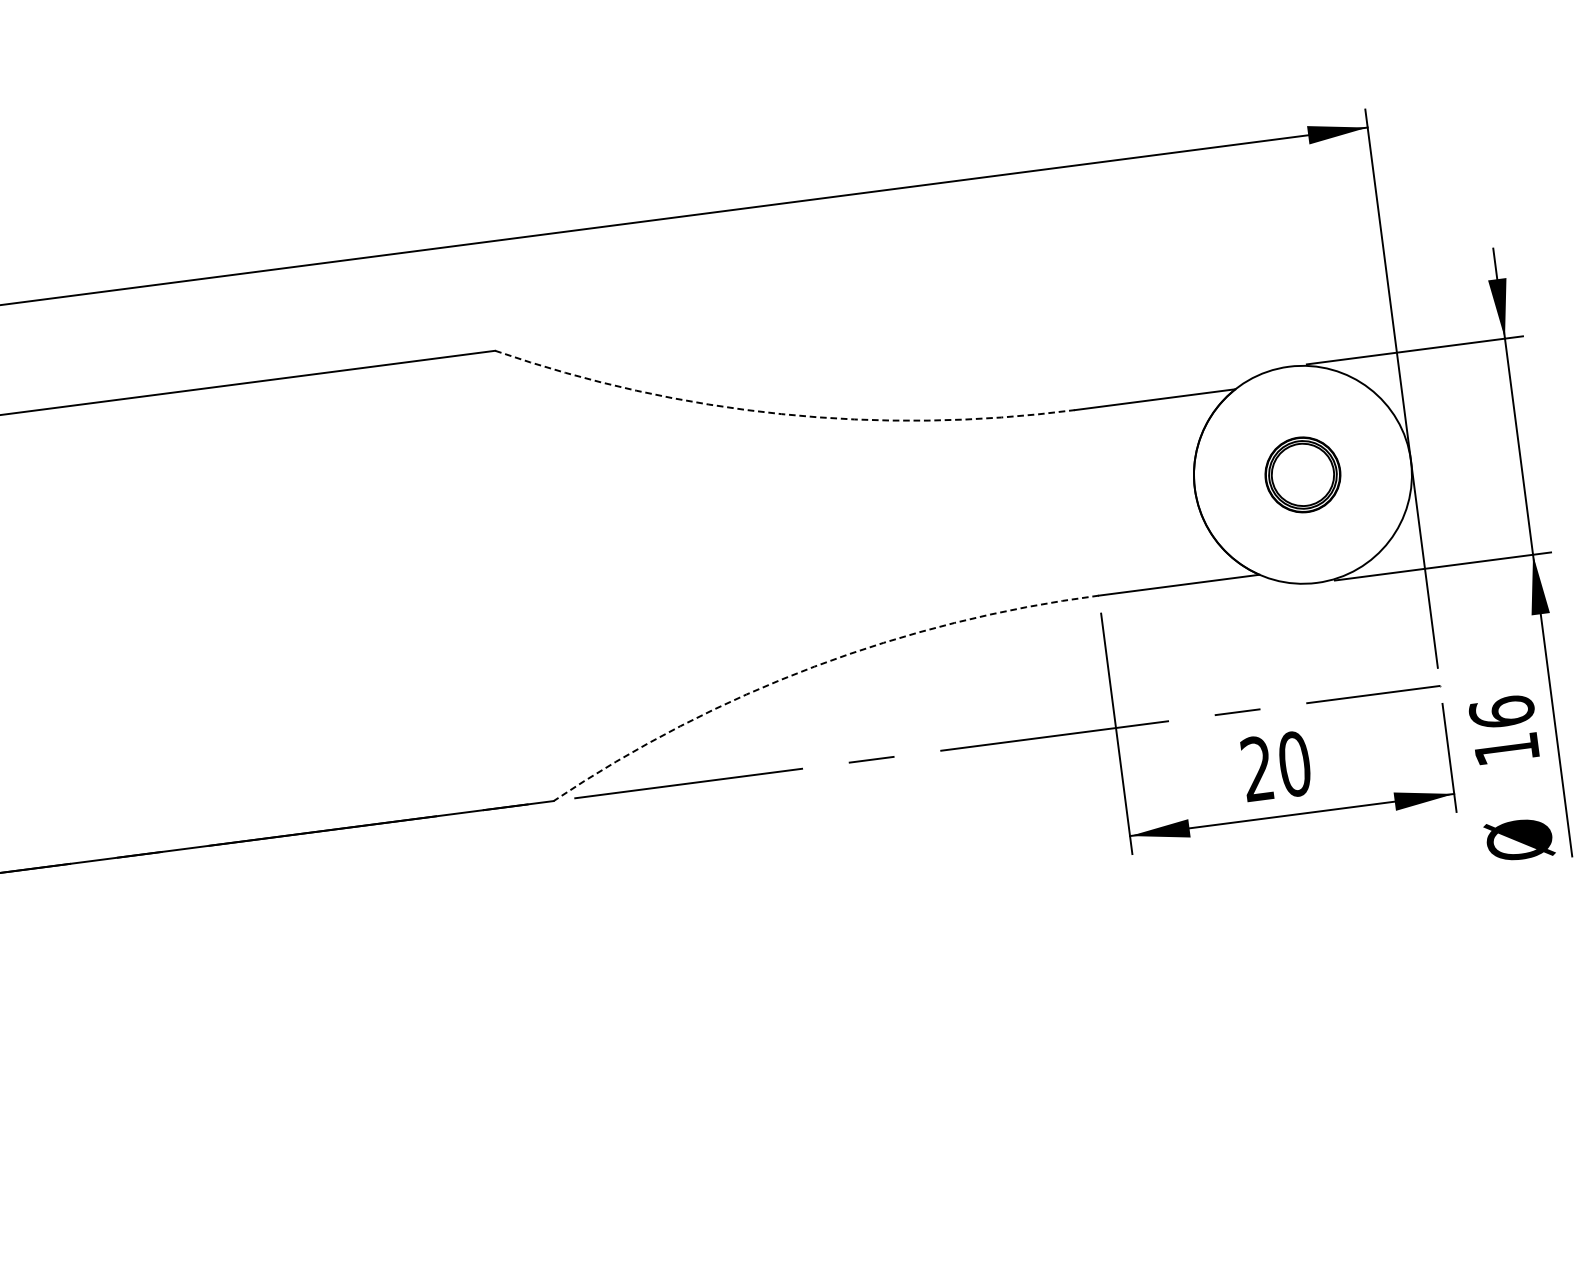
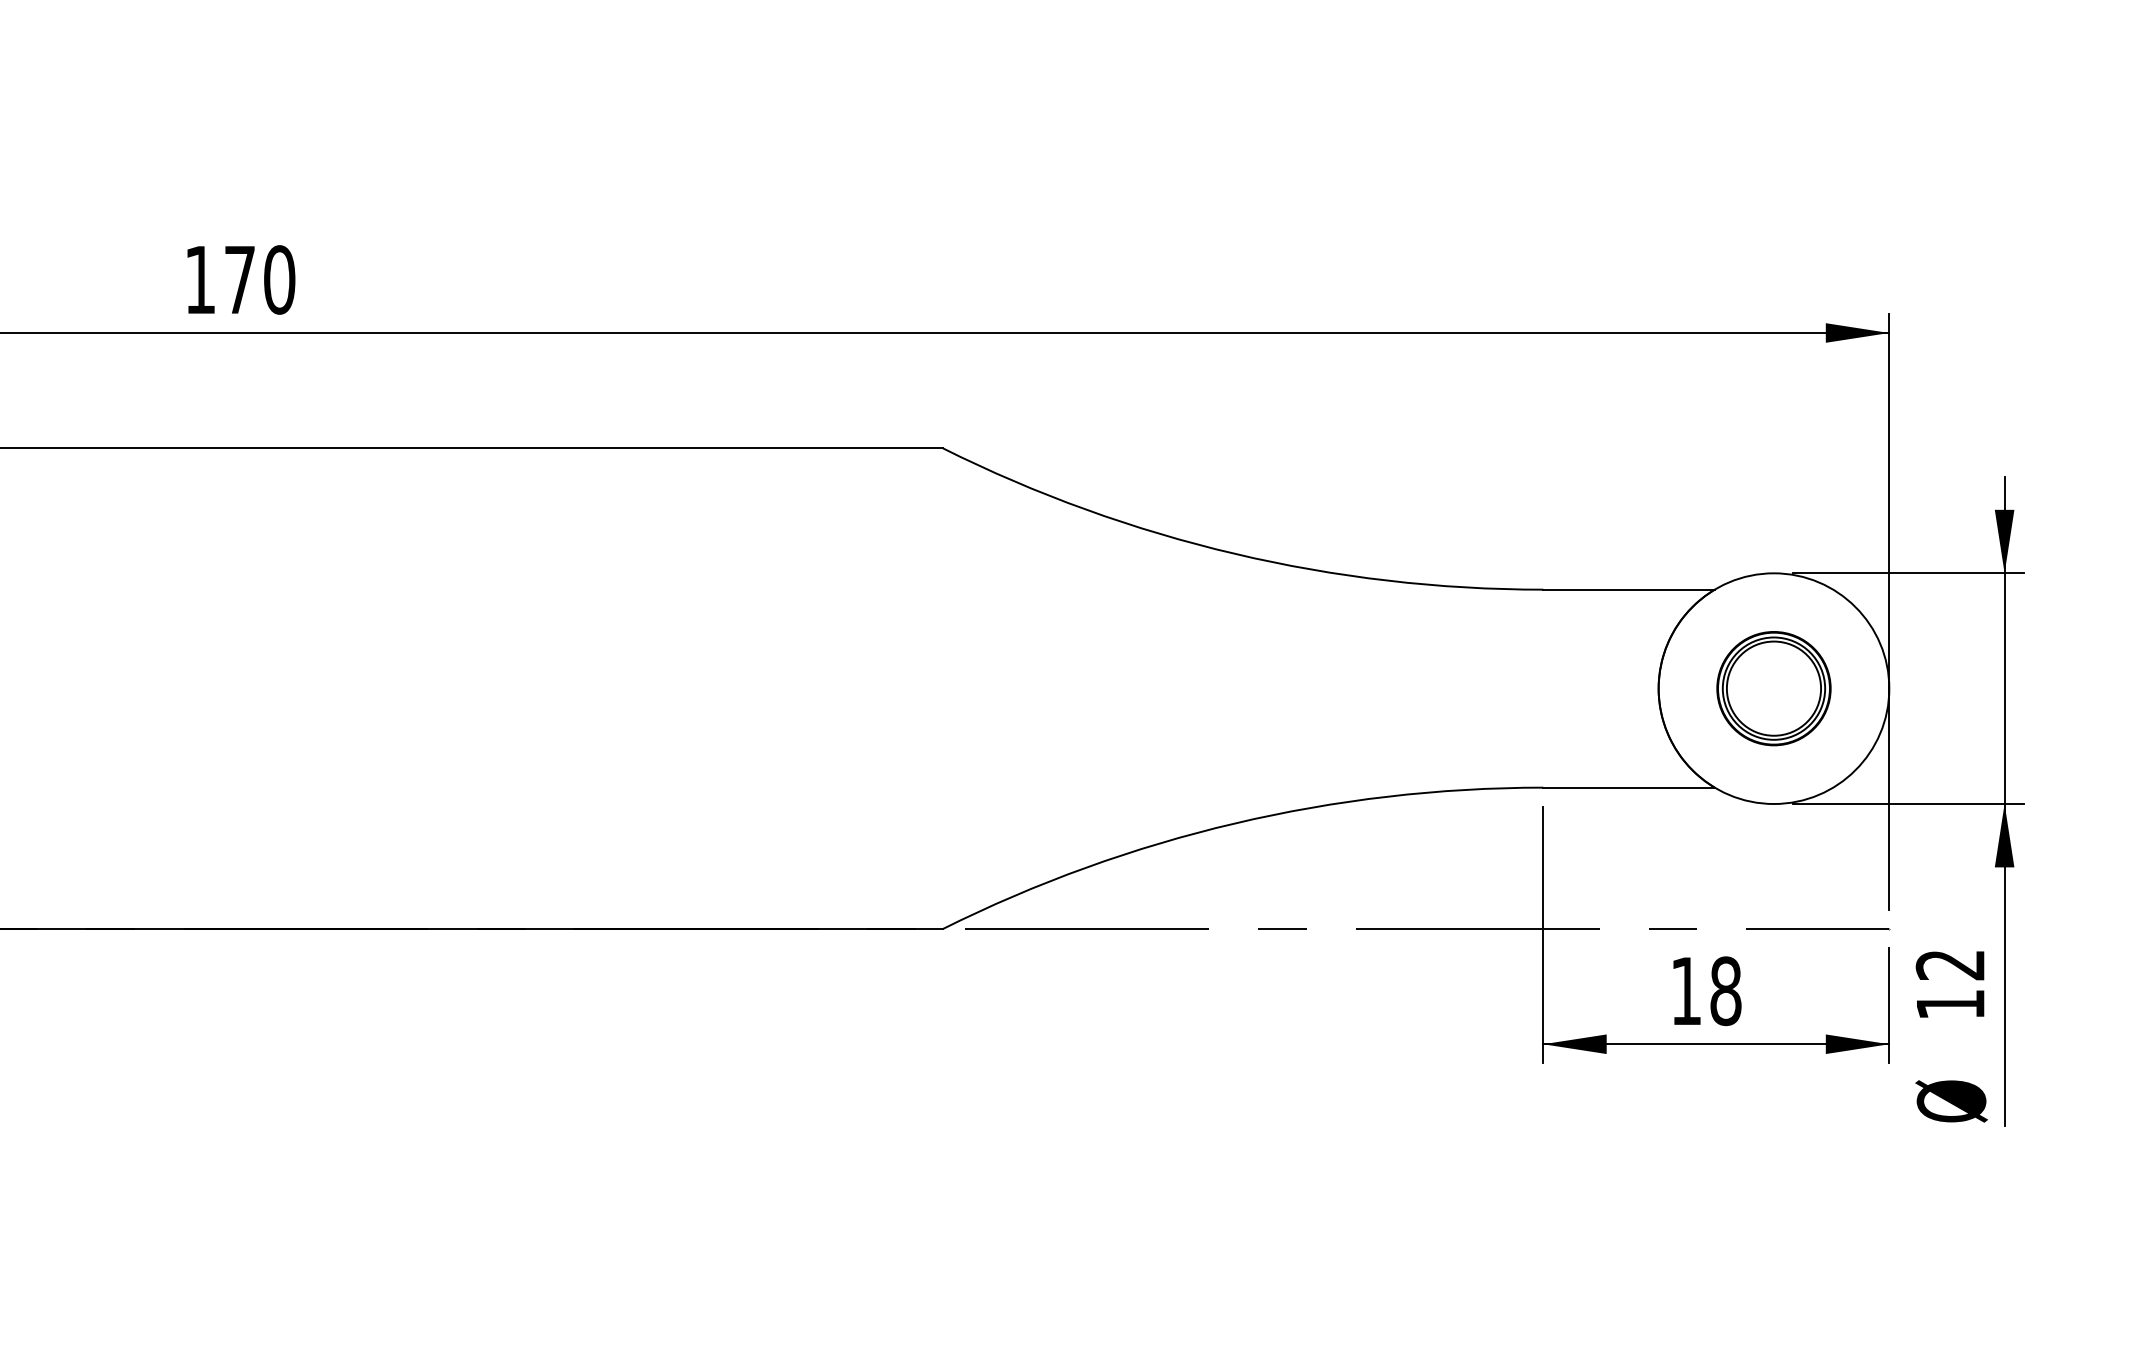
arc: (781, 413) -> (1234, 553), dashed -> solid
part: (1302, 474) -> (1773, 688), size x1.43
arc: (813, 666) -> (1234, 823), dashed -> solid
text: (1501, 711) -> (1950, 964), 16 -> 12
text: (1276, 765) -> (1706, 990), 20 -> 18

